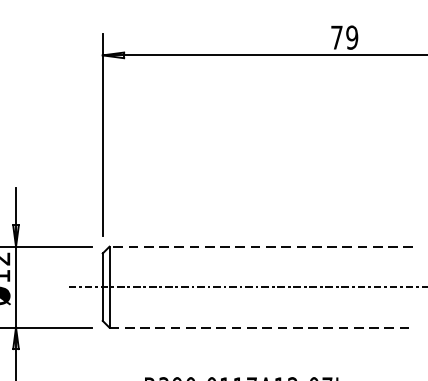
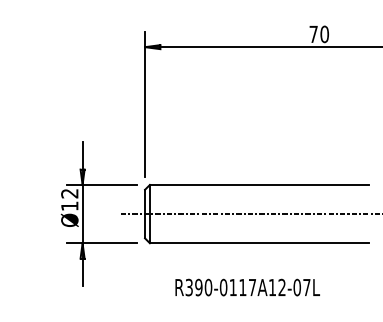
text: (351, 37) -> (324, 34), 79 -> 70
line: (260, 246) -> (258, 184), dashed -> solid
line: (261, 328) -> (259, 243), dashed -> solid

